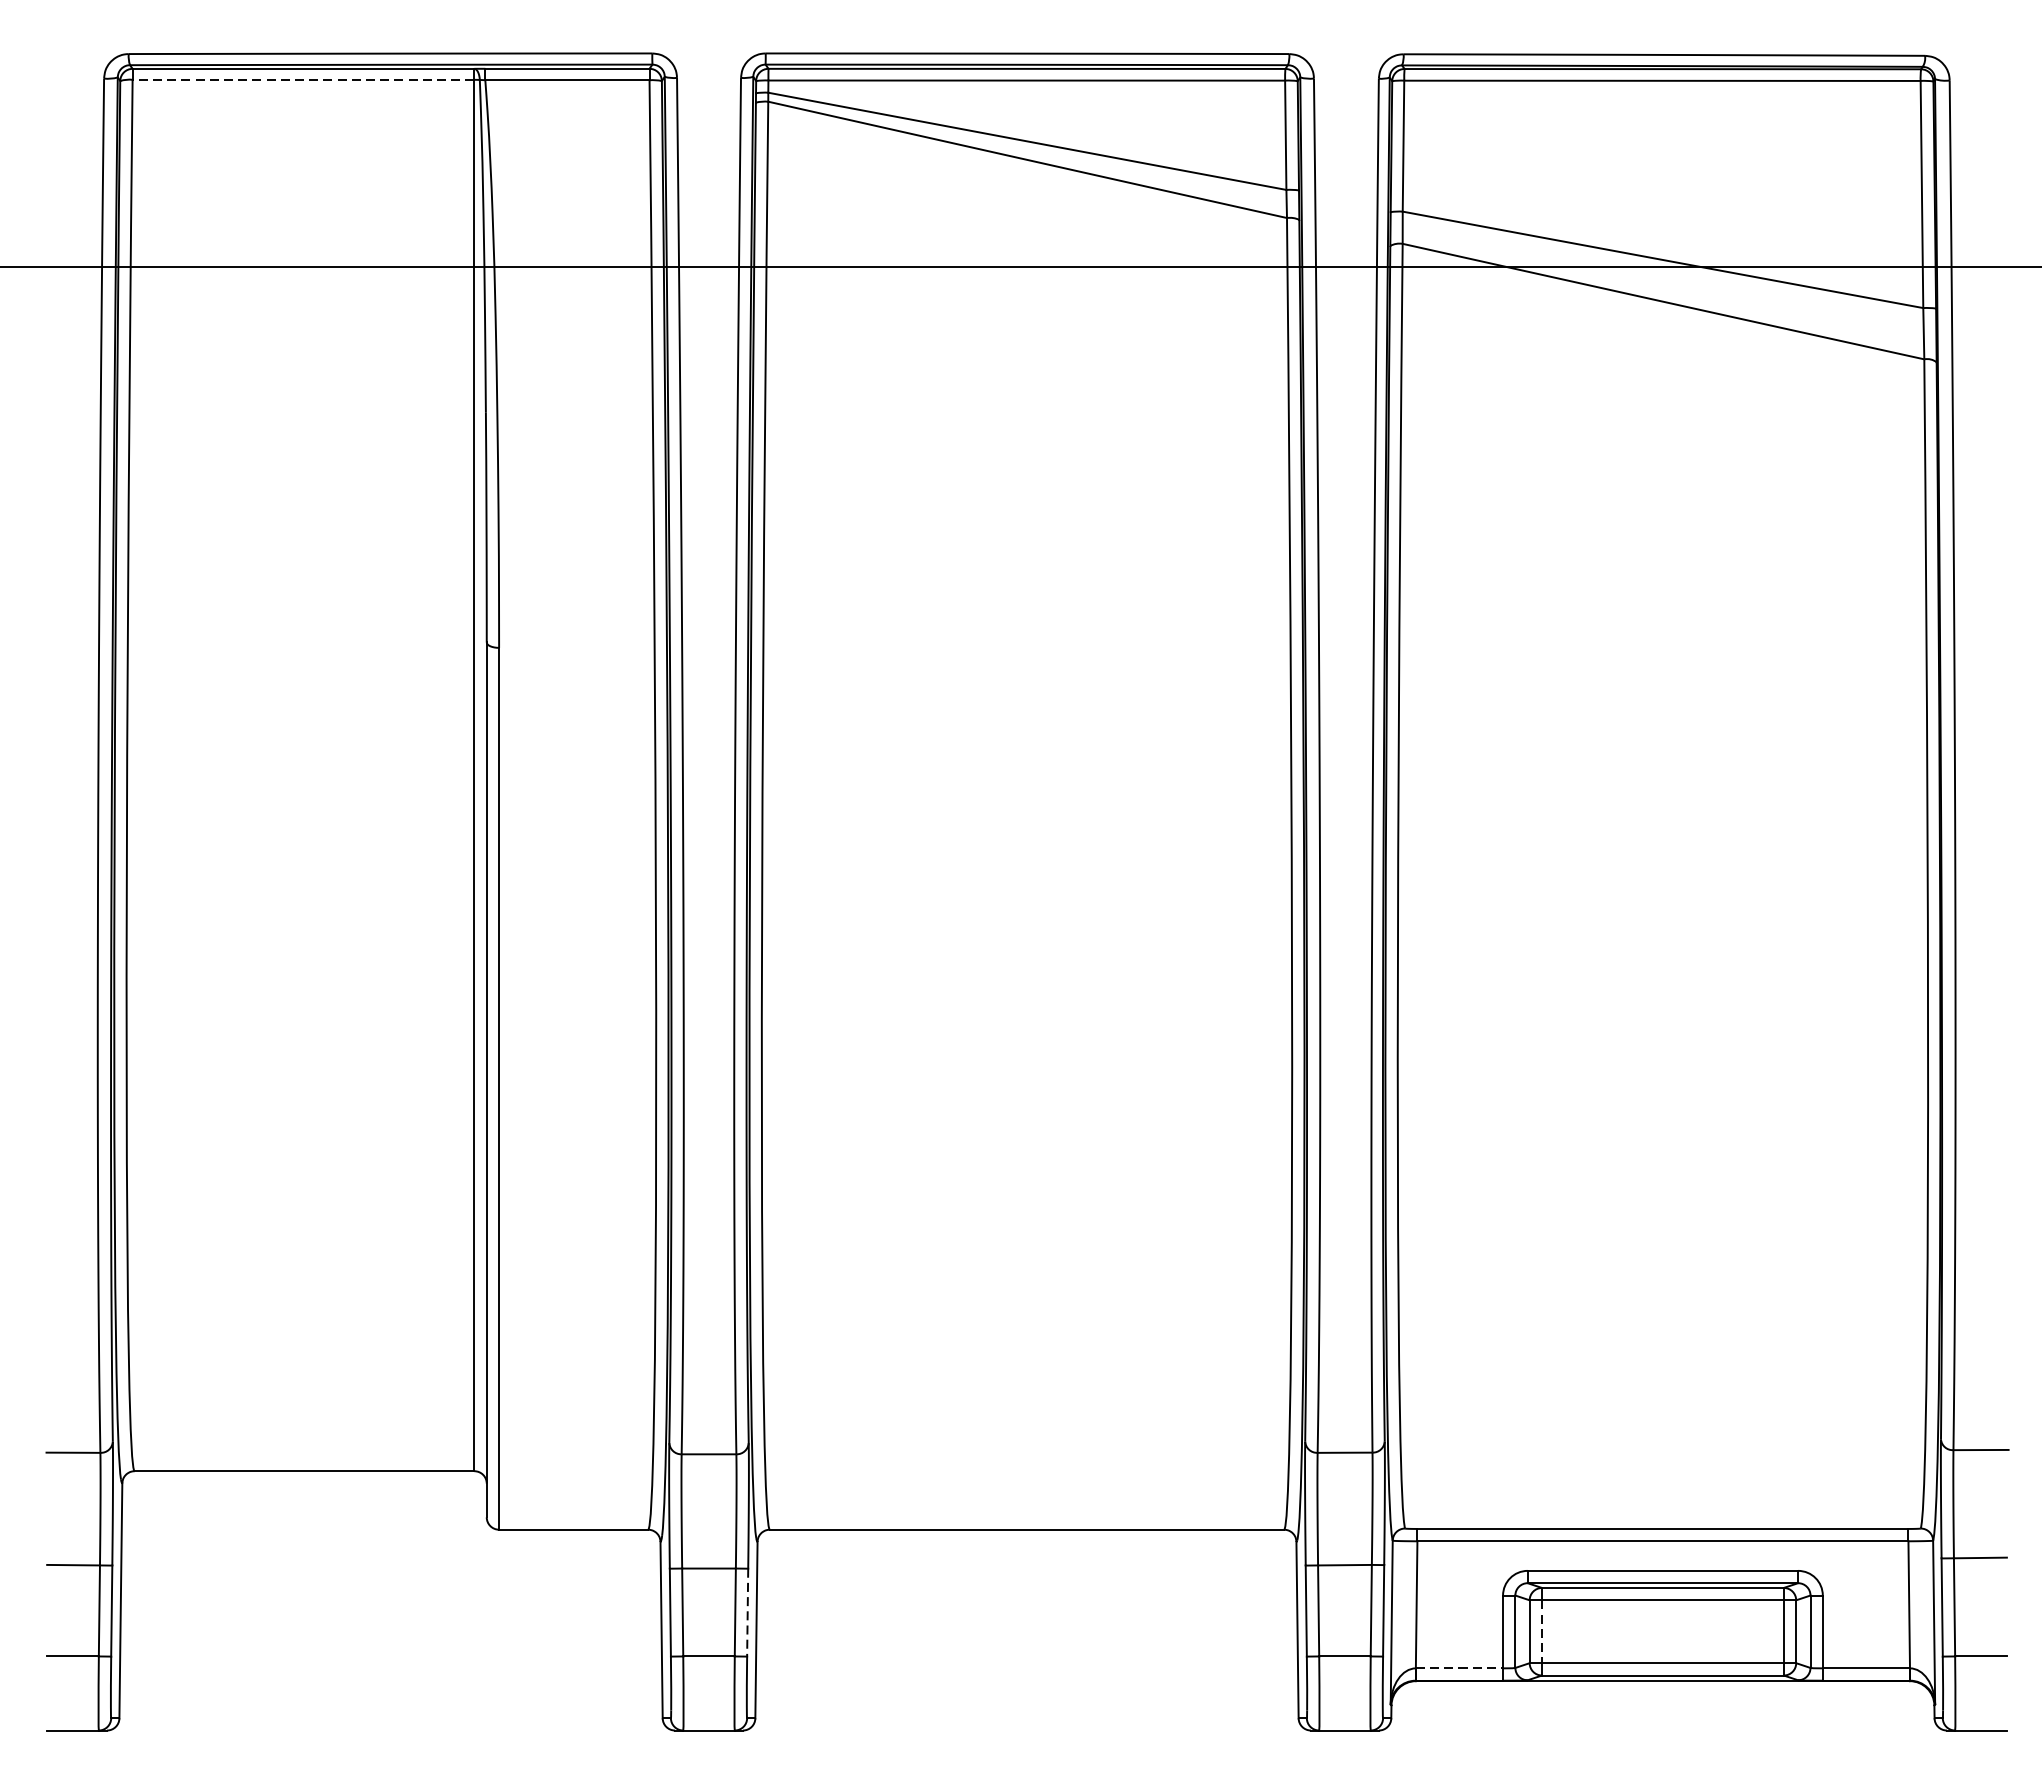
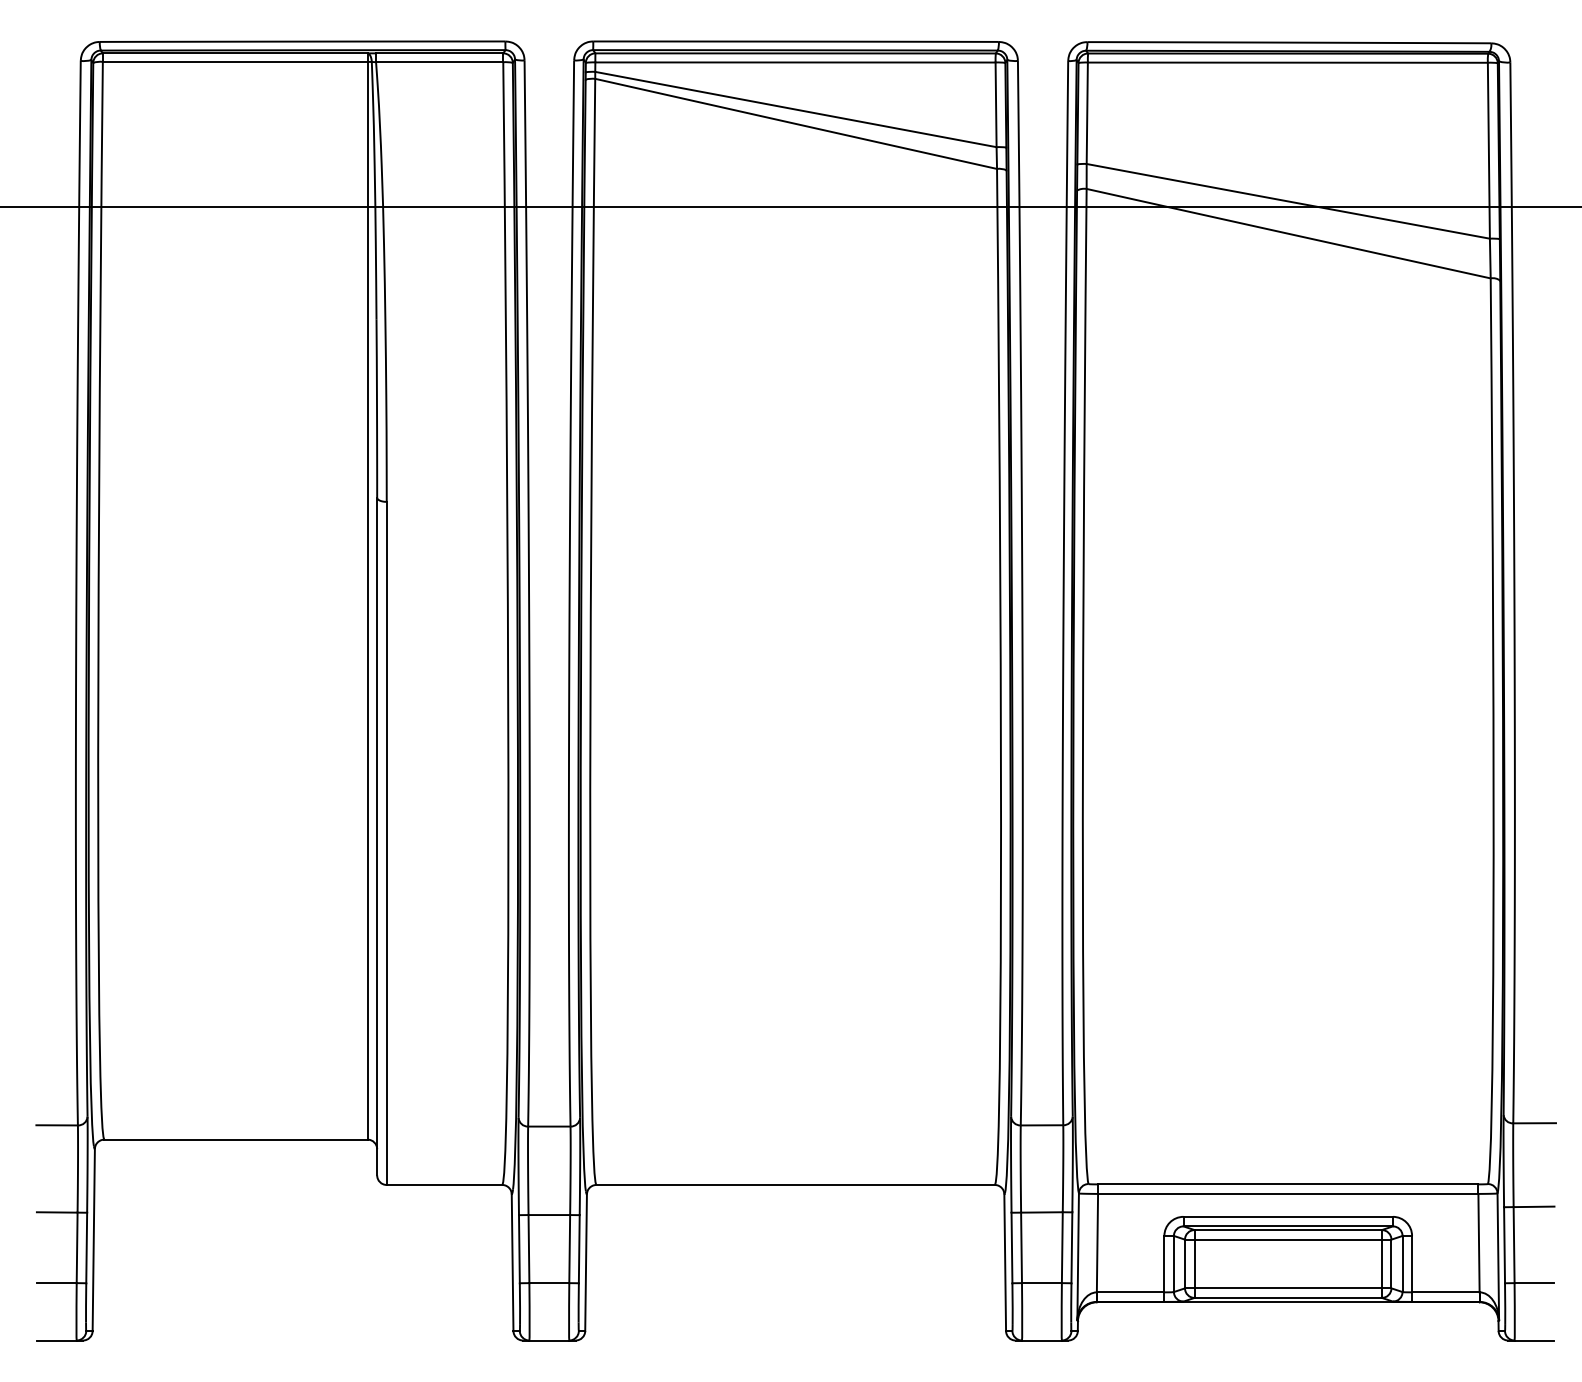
line: (302, 79) -> (234, 61), dashed -> solid
line: (747, 1613) -> (579, 1249), dashed -> solid
line: (1541, 1632) -> (1194, 1264), dashed -> solid
line: (1459, 1668) -> (1130, 1292), dashed -> solid

